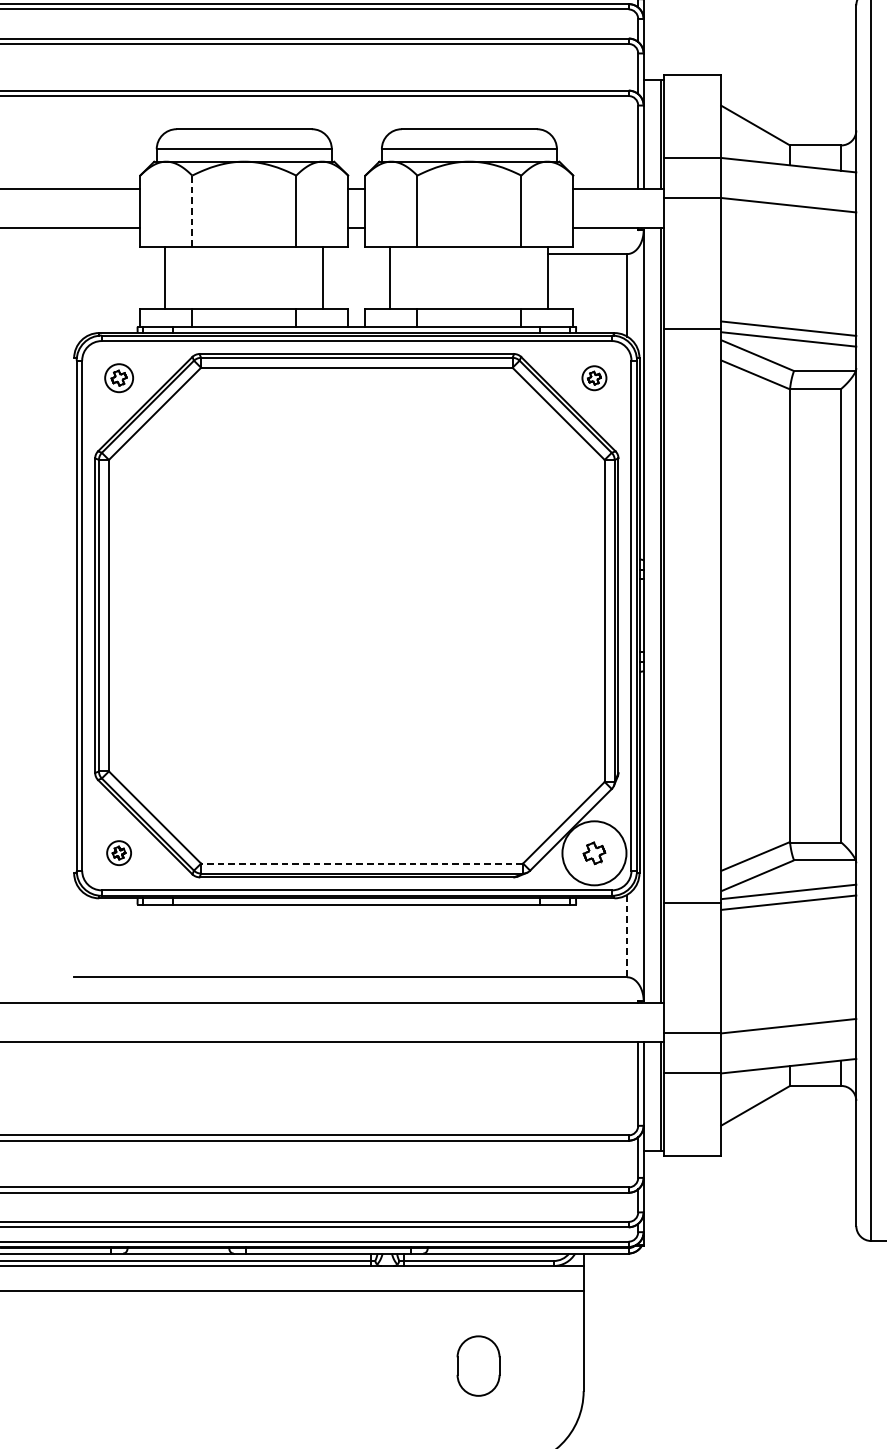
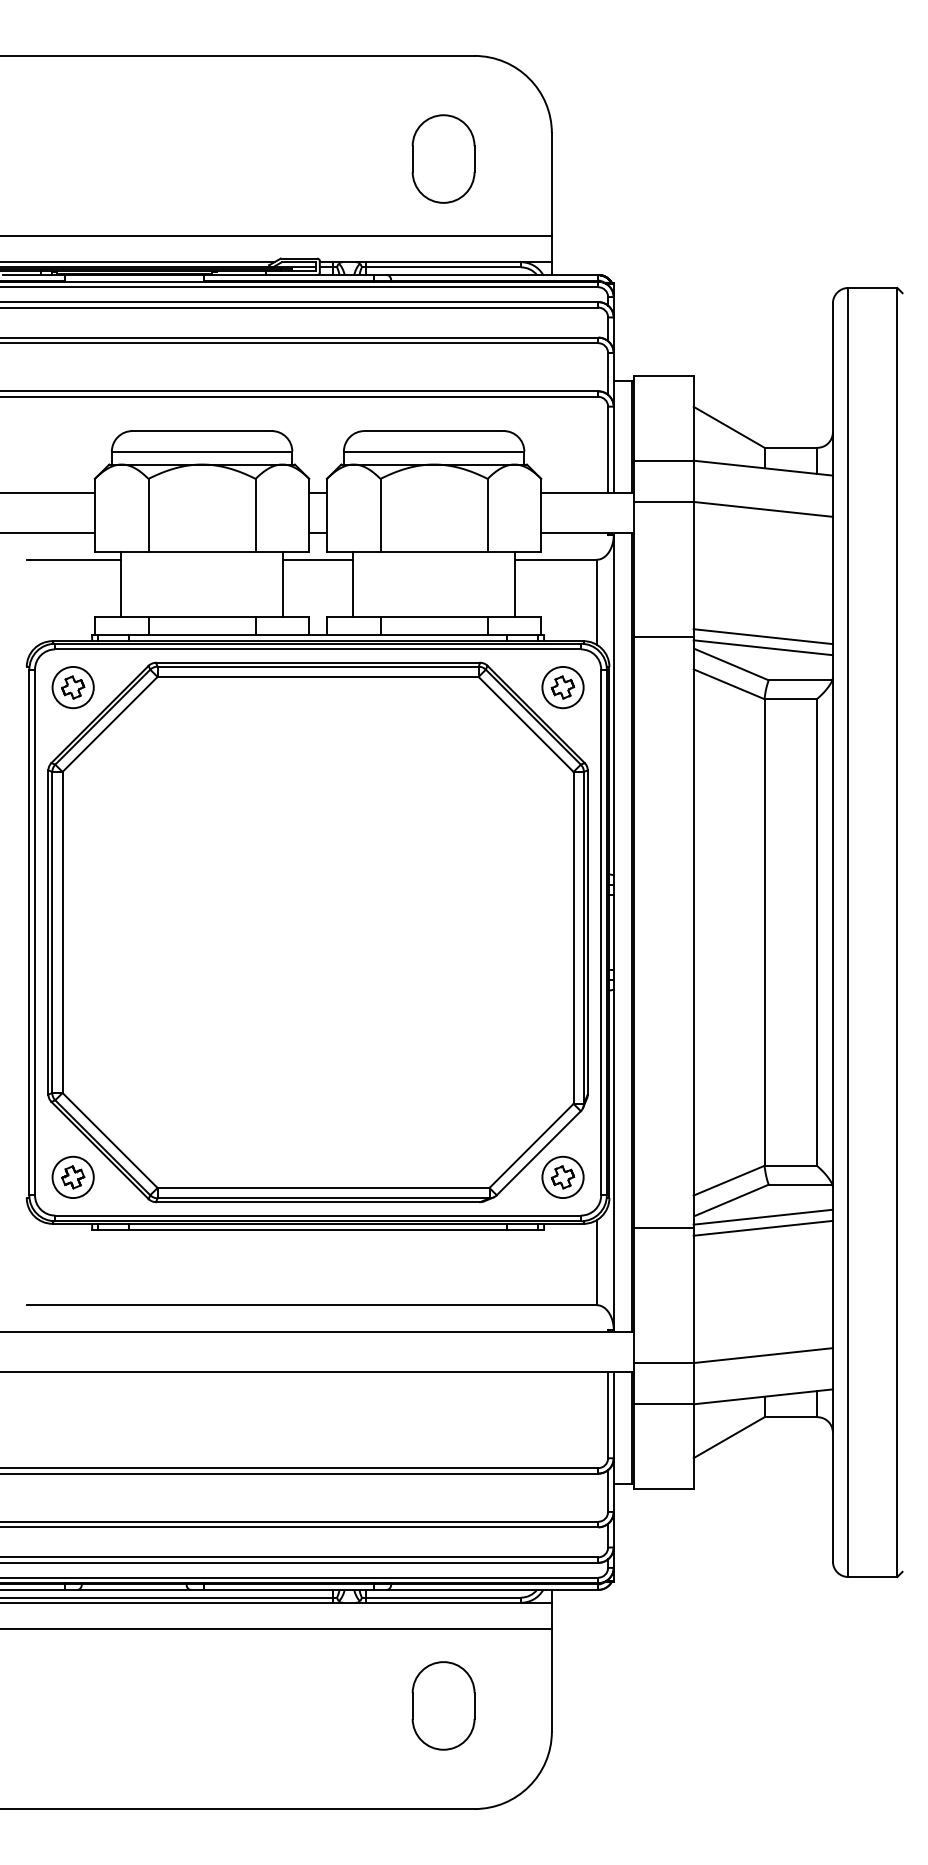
line: (192, 211) -> (148, 515), dashed -> solid
line: (119, 253) -> (73, 559), added
line: (356, 253) -> (317, 559), added
part: (118, 378) -> (72, 687), size x1.43
part: (593, 378) -> (562, 687), size x1.67
part: (118, 852) -> (72, 1176), size x1.67
circle: (593, 853) -> (562, 1177), size x0.62
line: (362, 864) -> (323, 1188), dashed -> solid
line: (626, 936) -> (596, 1263), dashed -> solid
part: (478, 1365) -> (443, 1705), size x1.43

